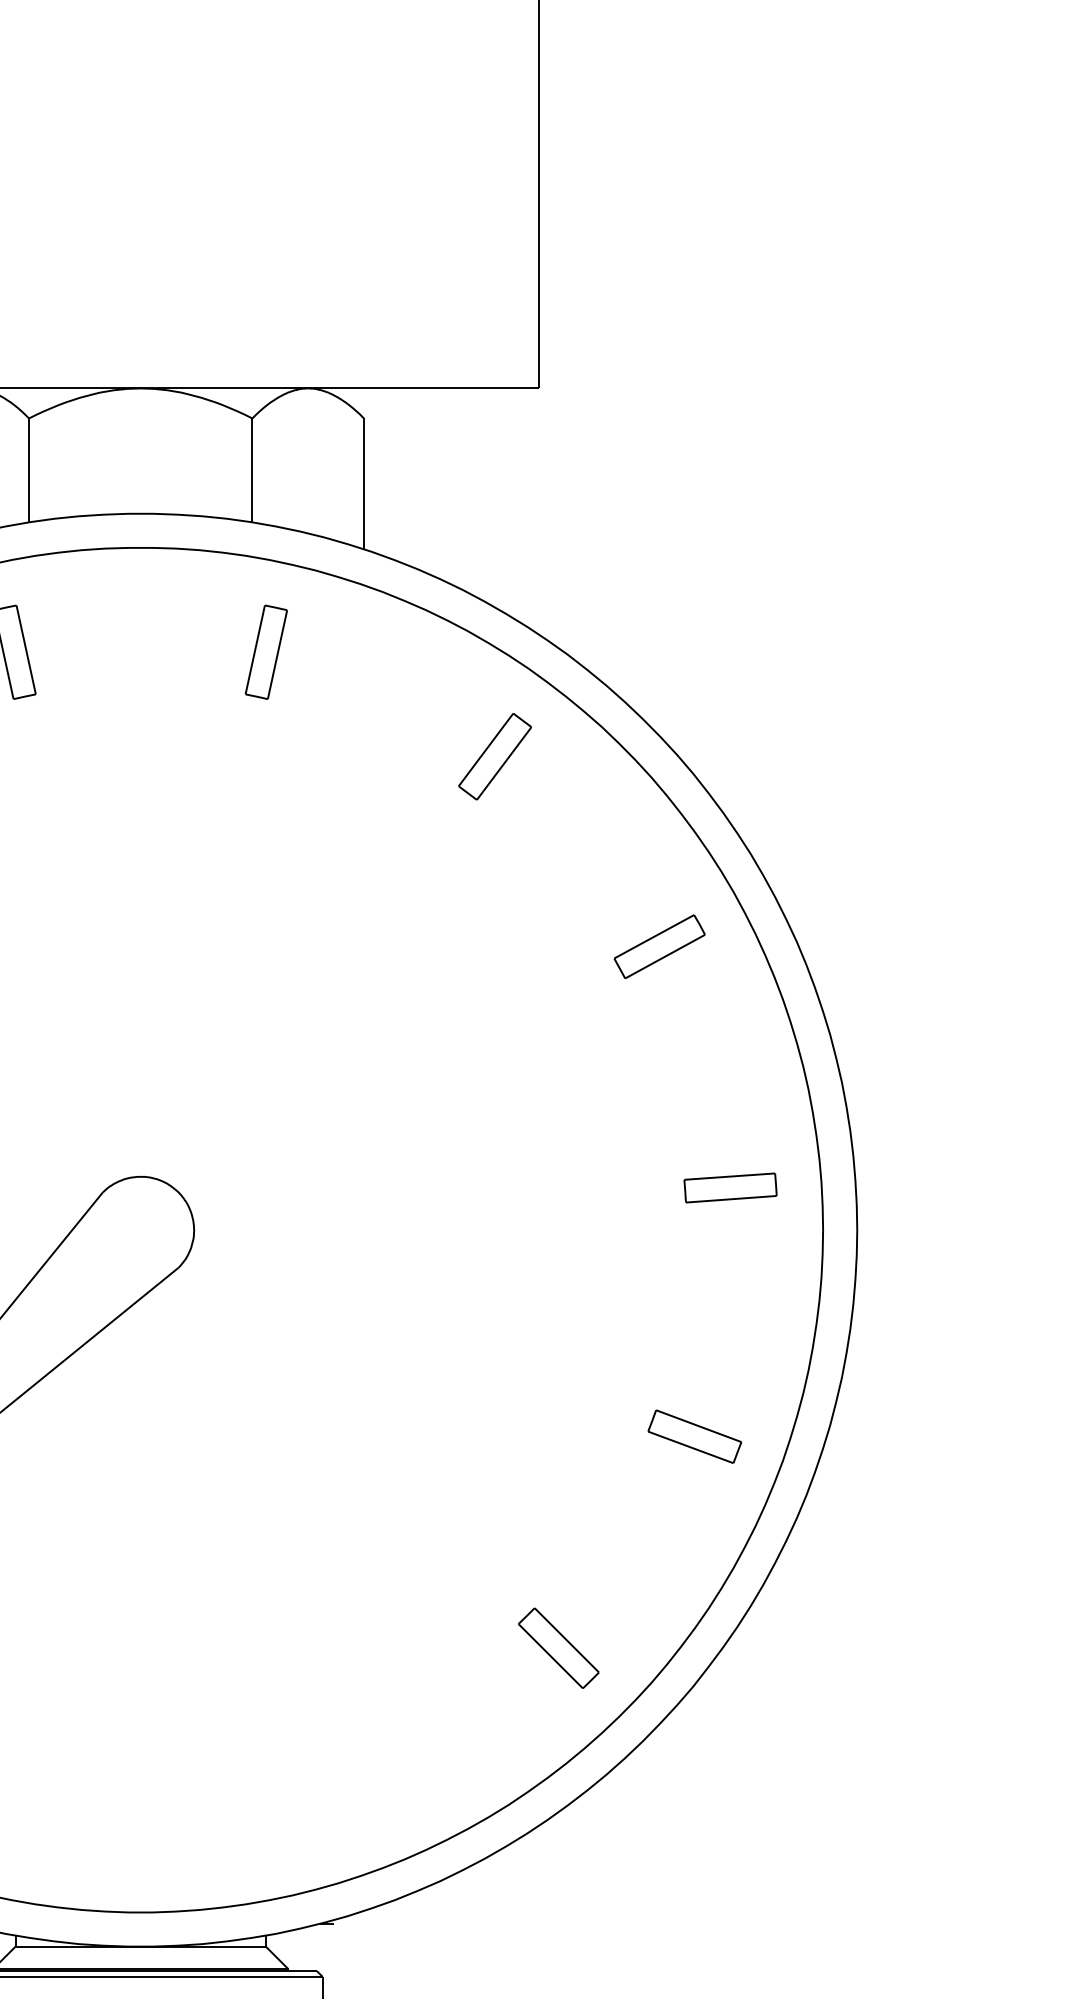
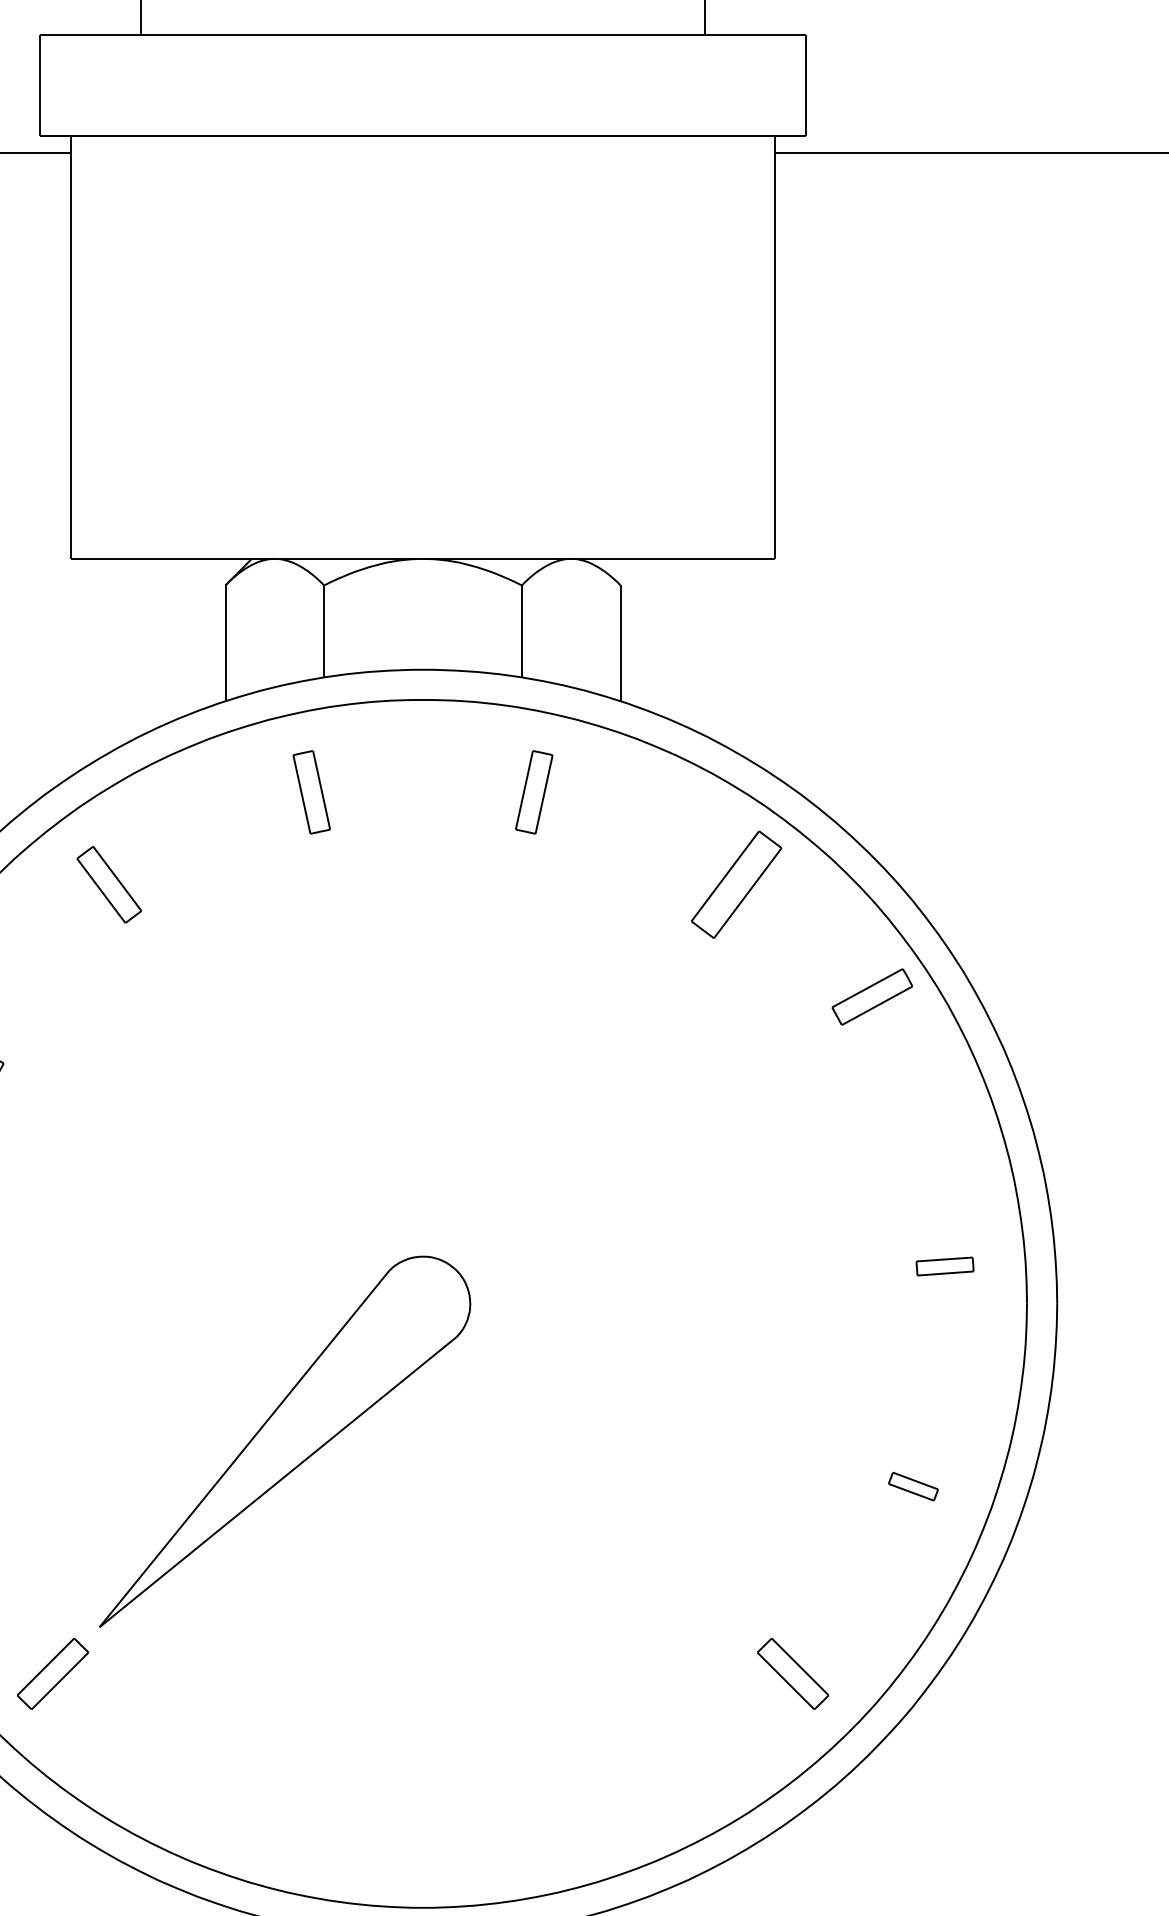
part: (494, 756) -> (736, 884), size x1.4
part: (659, 946) -> (872, 996), moved
part: (729, 1187) -> (944, 1266), size x0.7
part: (694, 1436) -> (913, 1486), size x0.6

